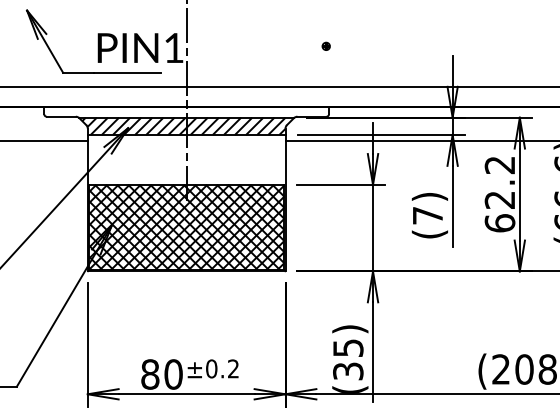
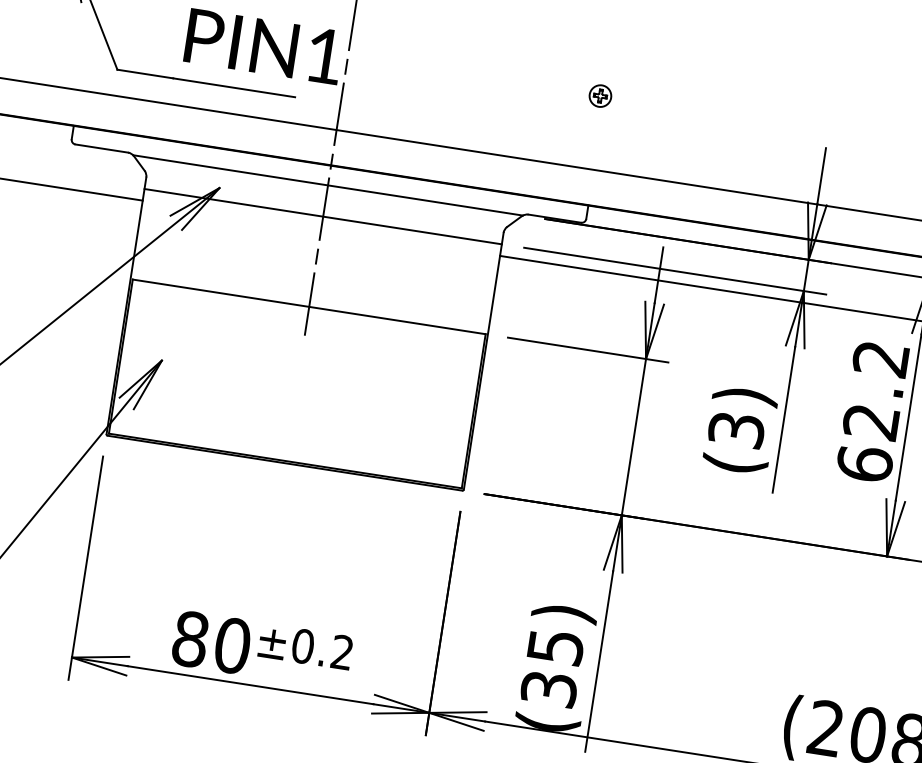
part: (325, 45) -> (599, 93), size x1.6
hatch: (183, 126) -> (319, 200), removed
text: (427, 215) -> (735, 429), (7) -> (3)
hatch: (186, 227) -> (297, 383), removed

